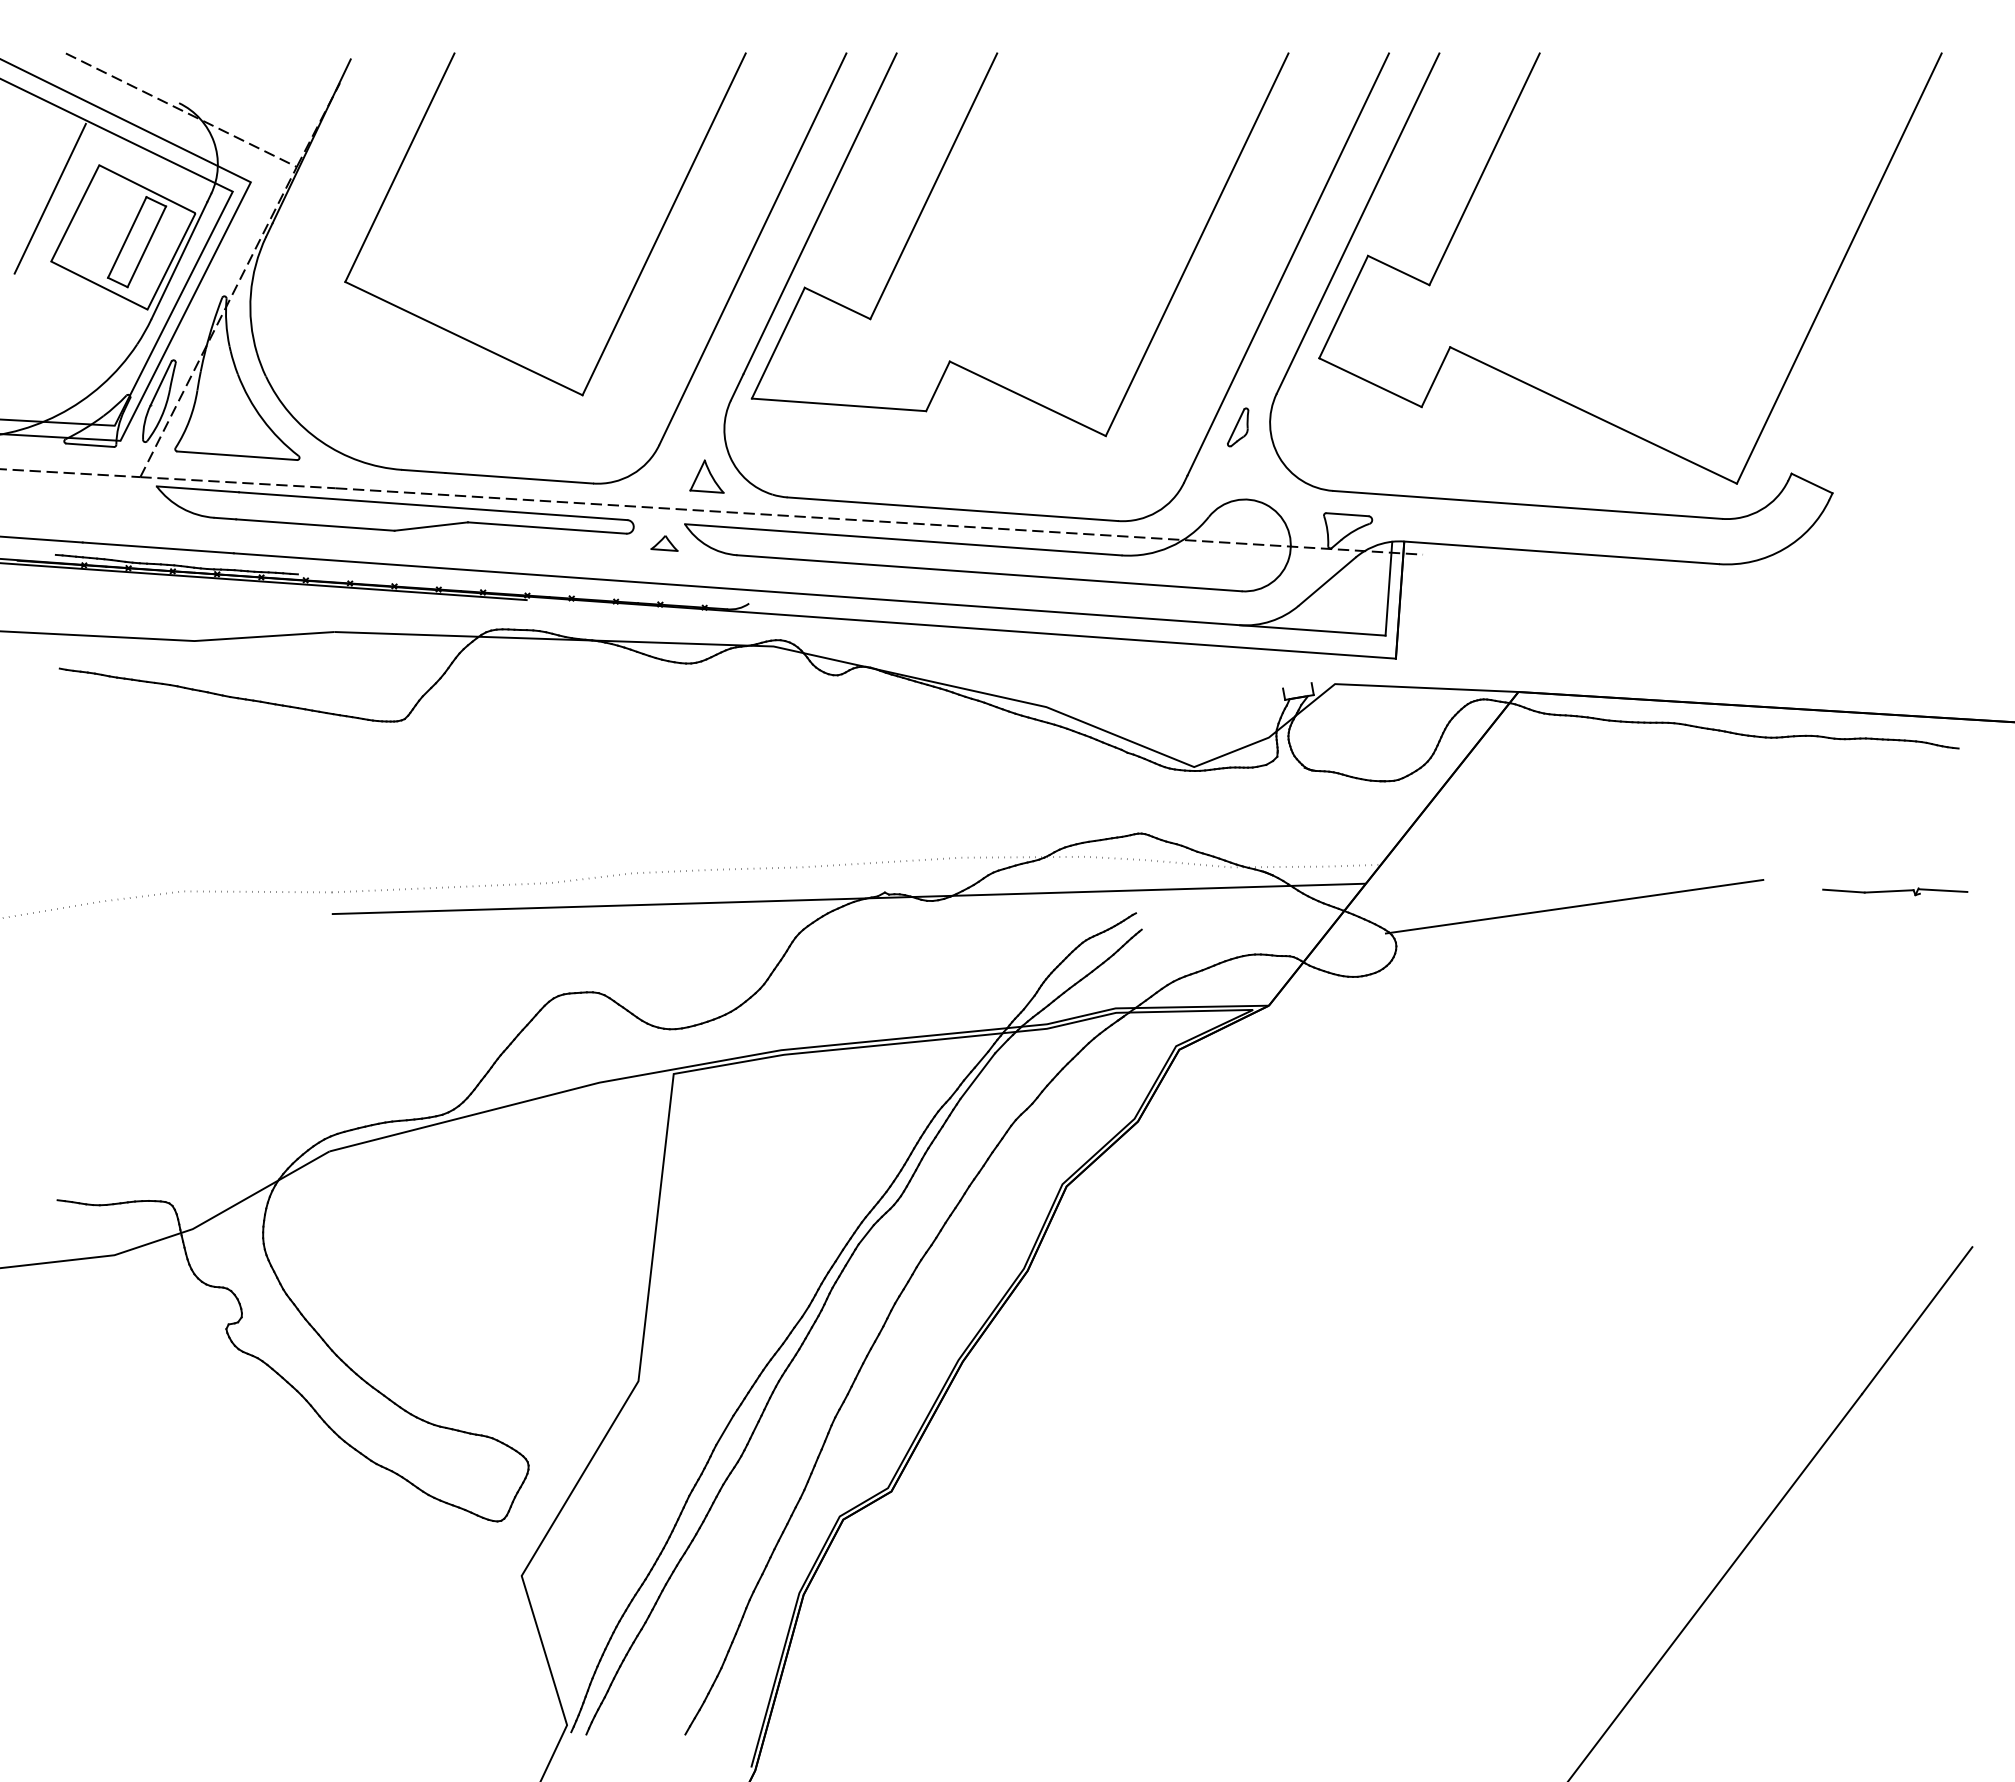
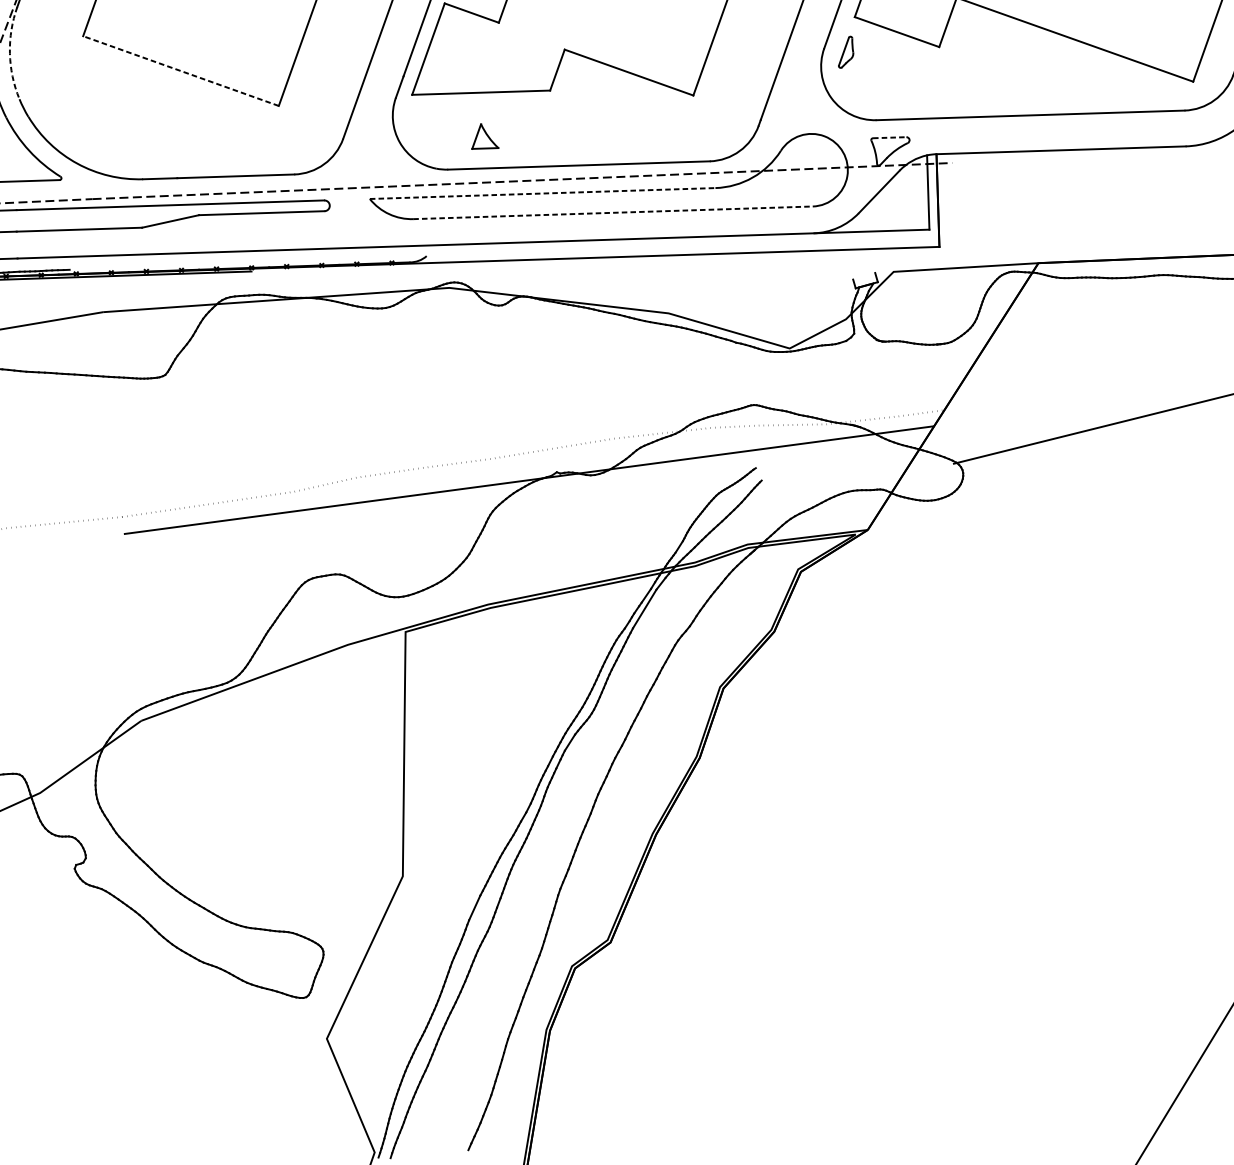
arc: (250, 293) -> (9, 52), solid -> dashed
line: (463, 338) -> (180, 71), solid -> dashed
part: (1238, 427) -> (845, 52), moved
part: (706, 476) -> (483, 136), moved
line: (1347, 514) -> (889, 137), solid -> dashed
line: (903, 539) -> (542, 193), solid -> dashed
part: (664, 543) -> (355, 215), removed
line: (989, 573) -> (613, 213), solid -> dashed

